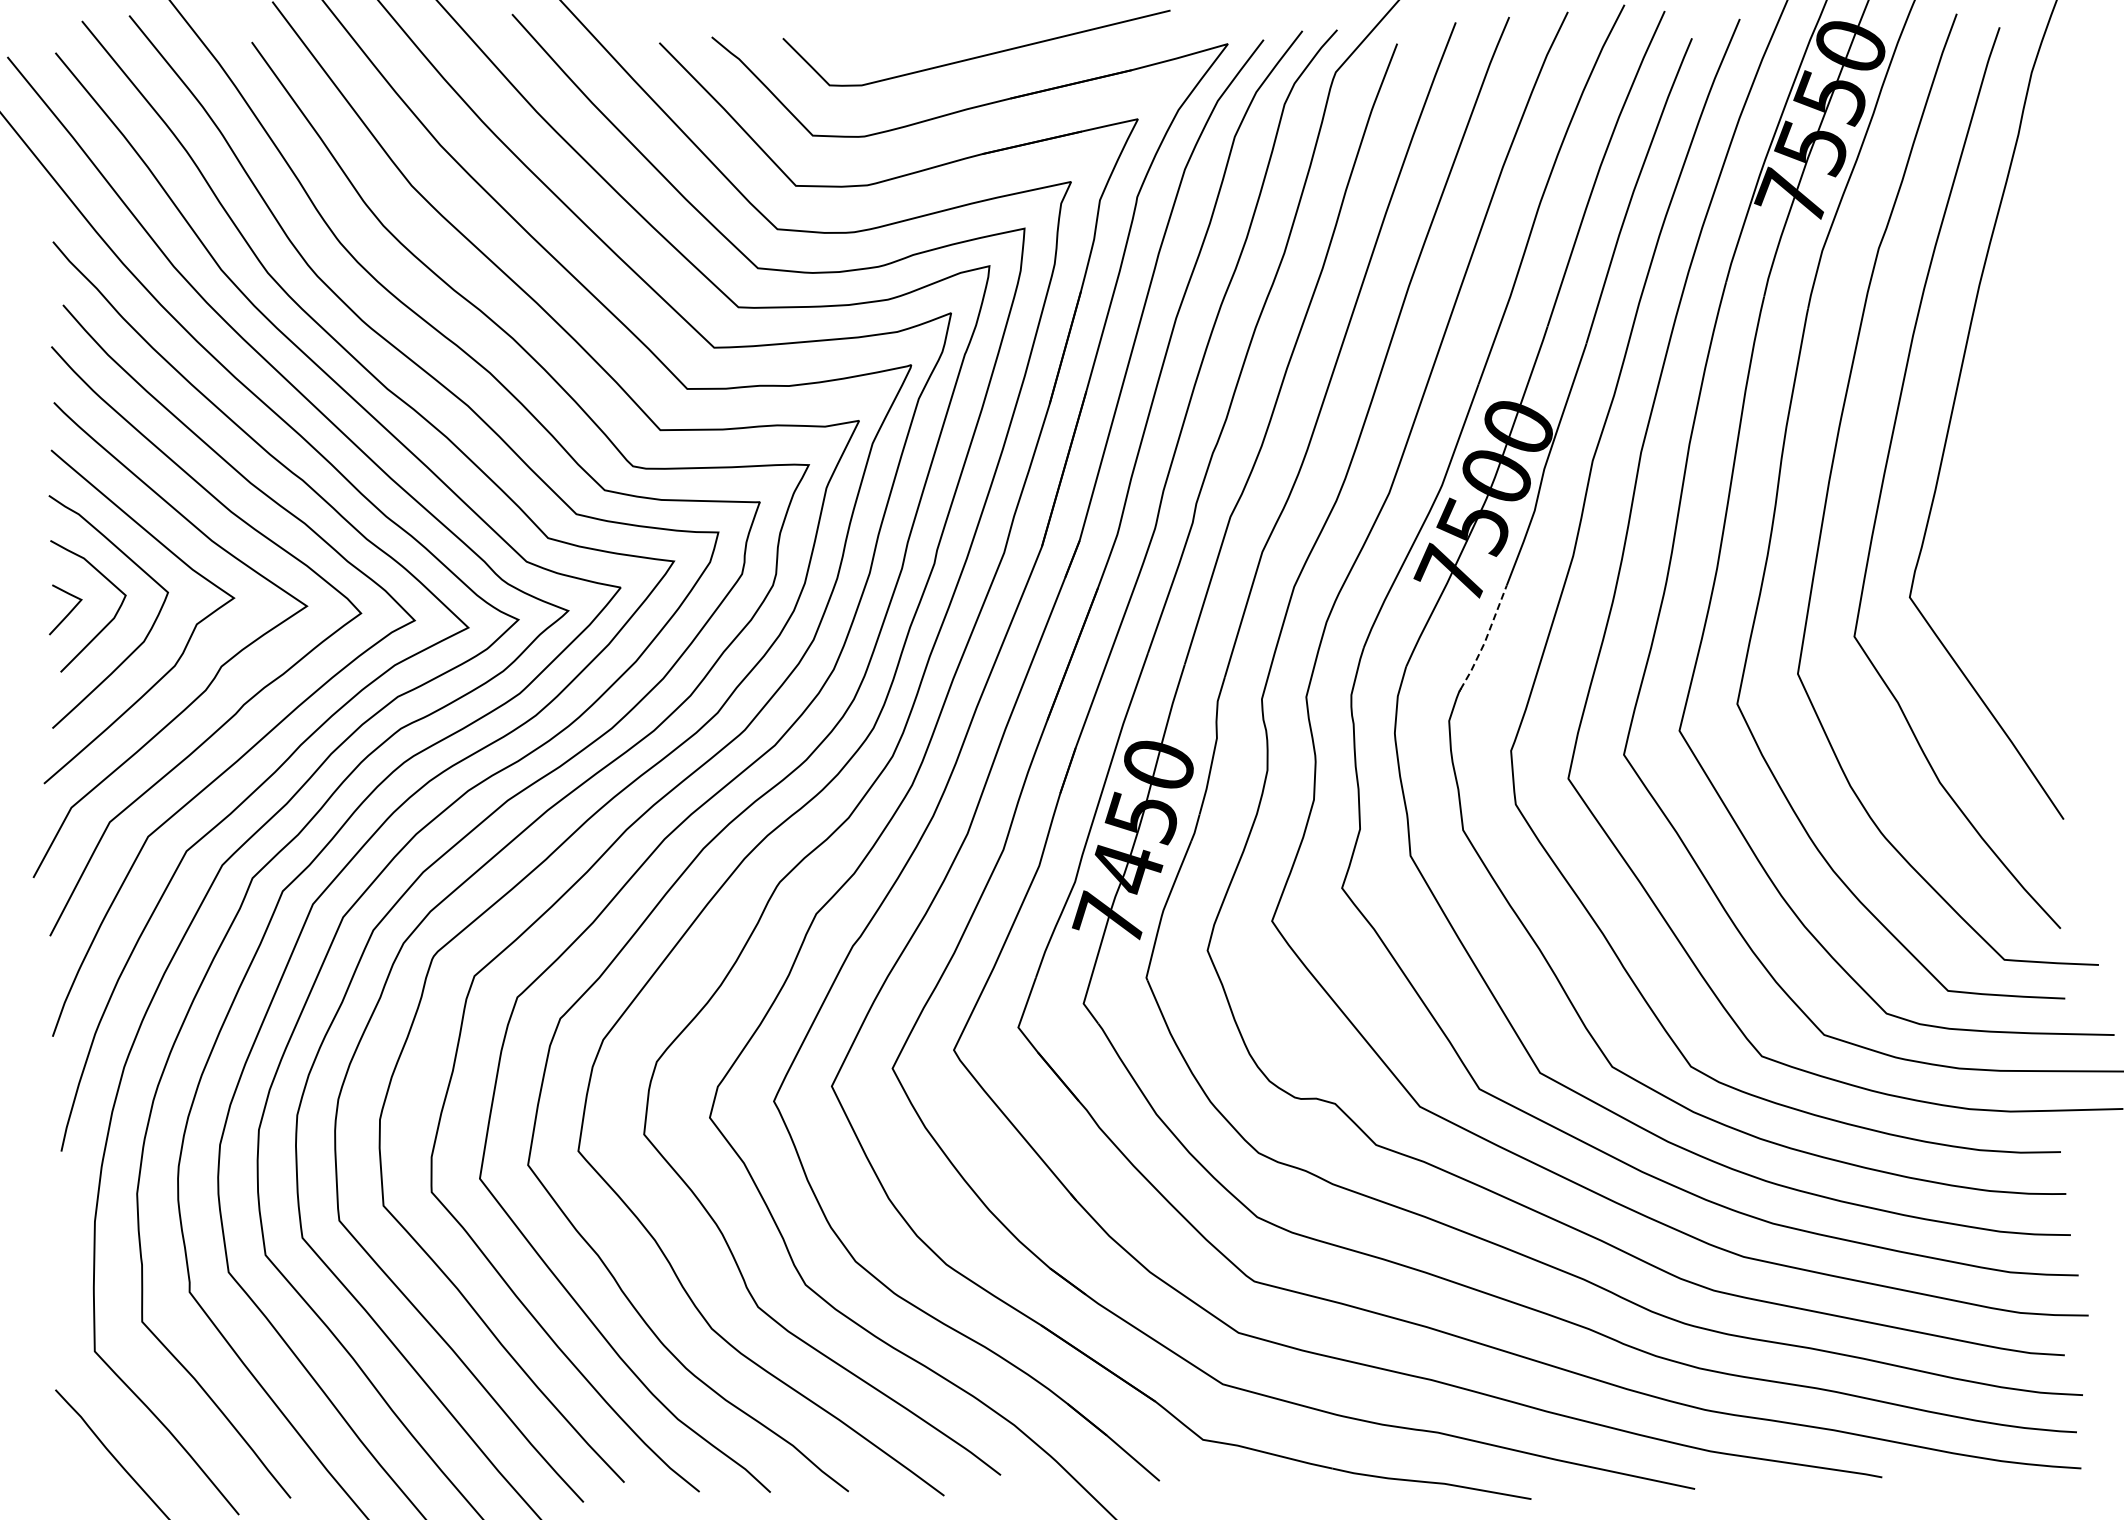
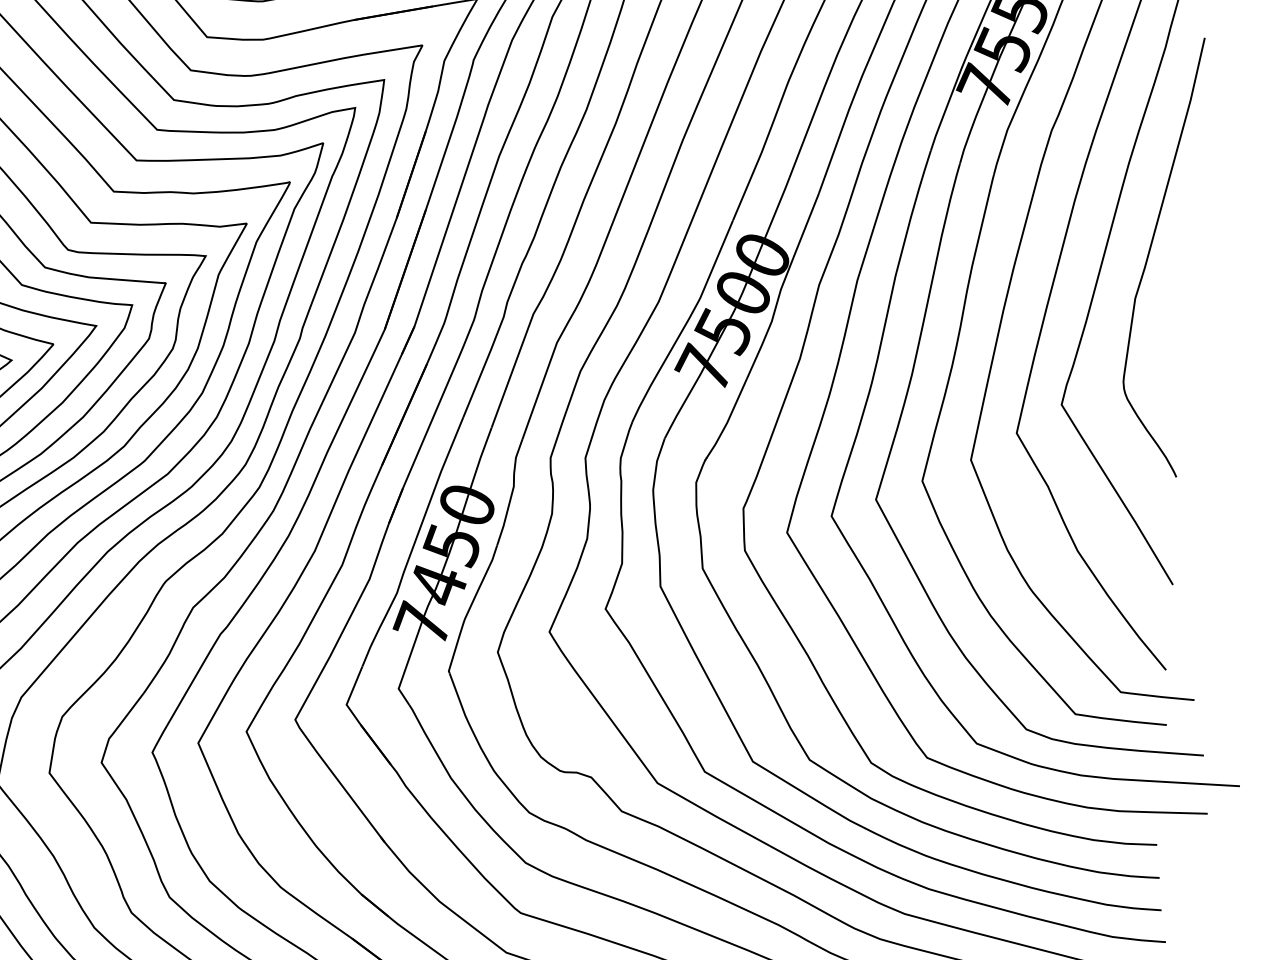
curve: (2012, 396) -> (1150, 251), added
line: (1485, 640) -> (727, 421), dashed -> solid

